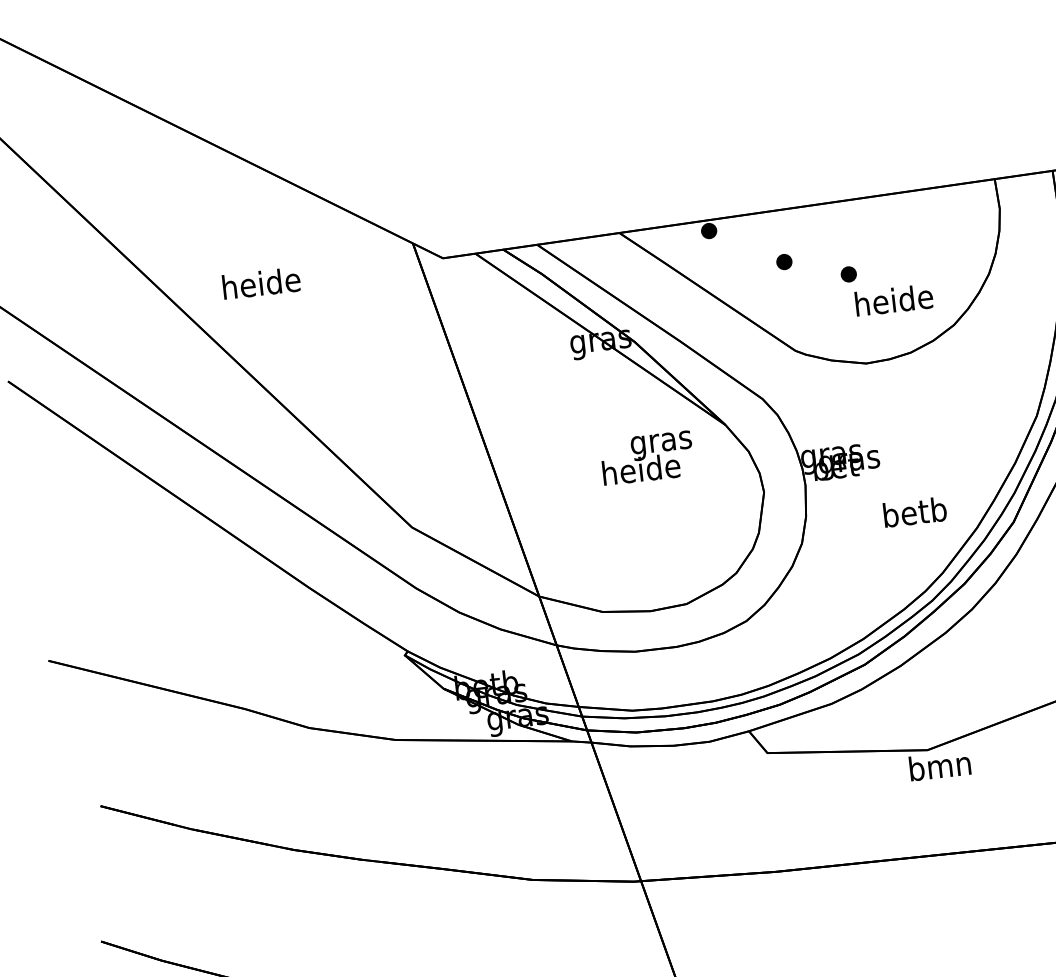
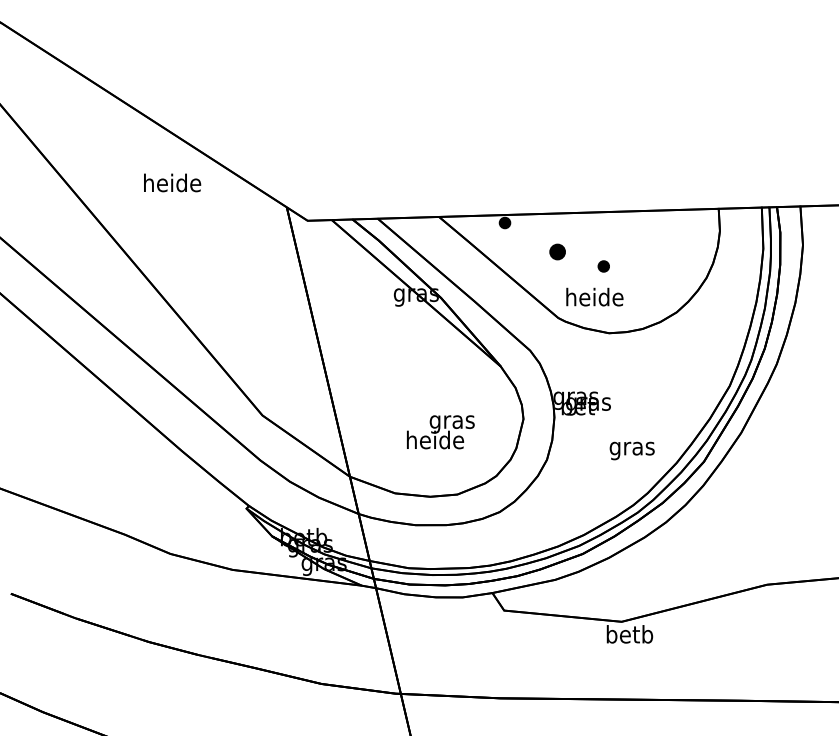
part: (784, 261) -> (557, 251), size x1.4
text: (261, 282) -> (172, 182), moved
text: (893, 299) -> (594, 296), moved
text: (647, 458) -> (440, 432), moved
text: (915, 515) -> (632, 448), betb -> gras
text: (939, 766) -> (629, 634), bmn -> betb

